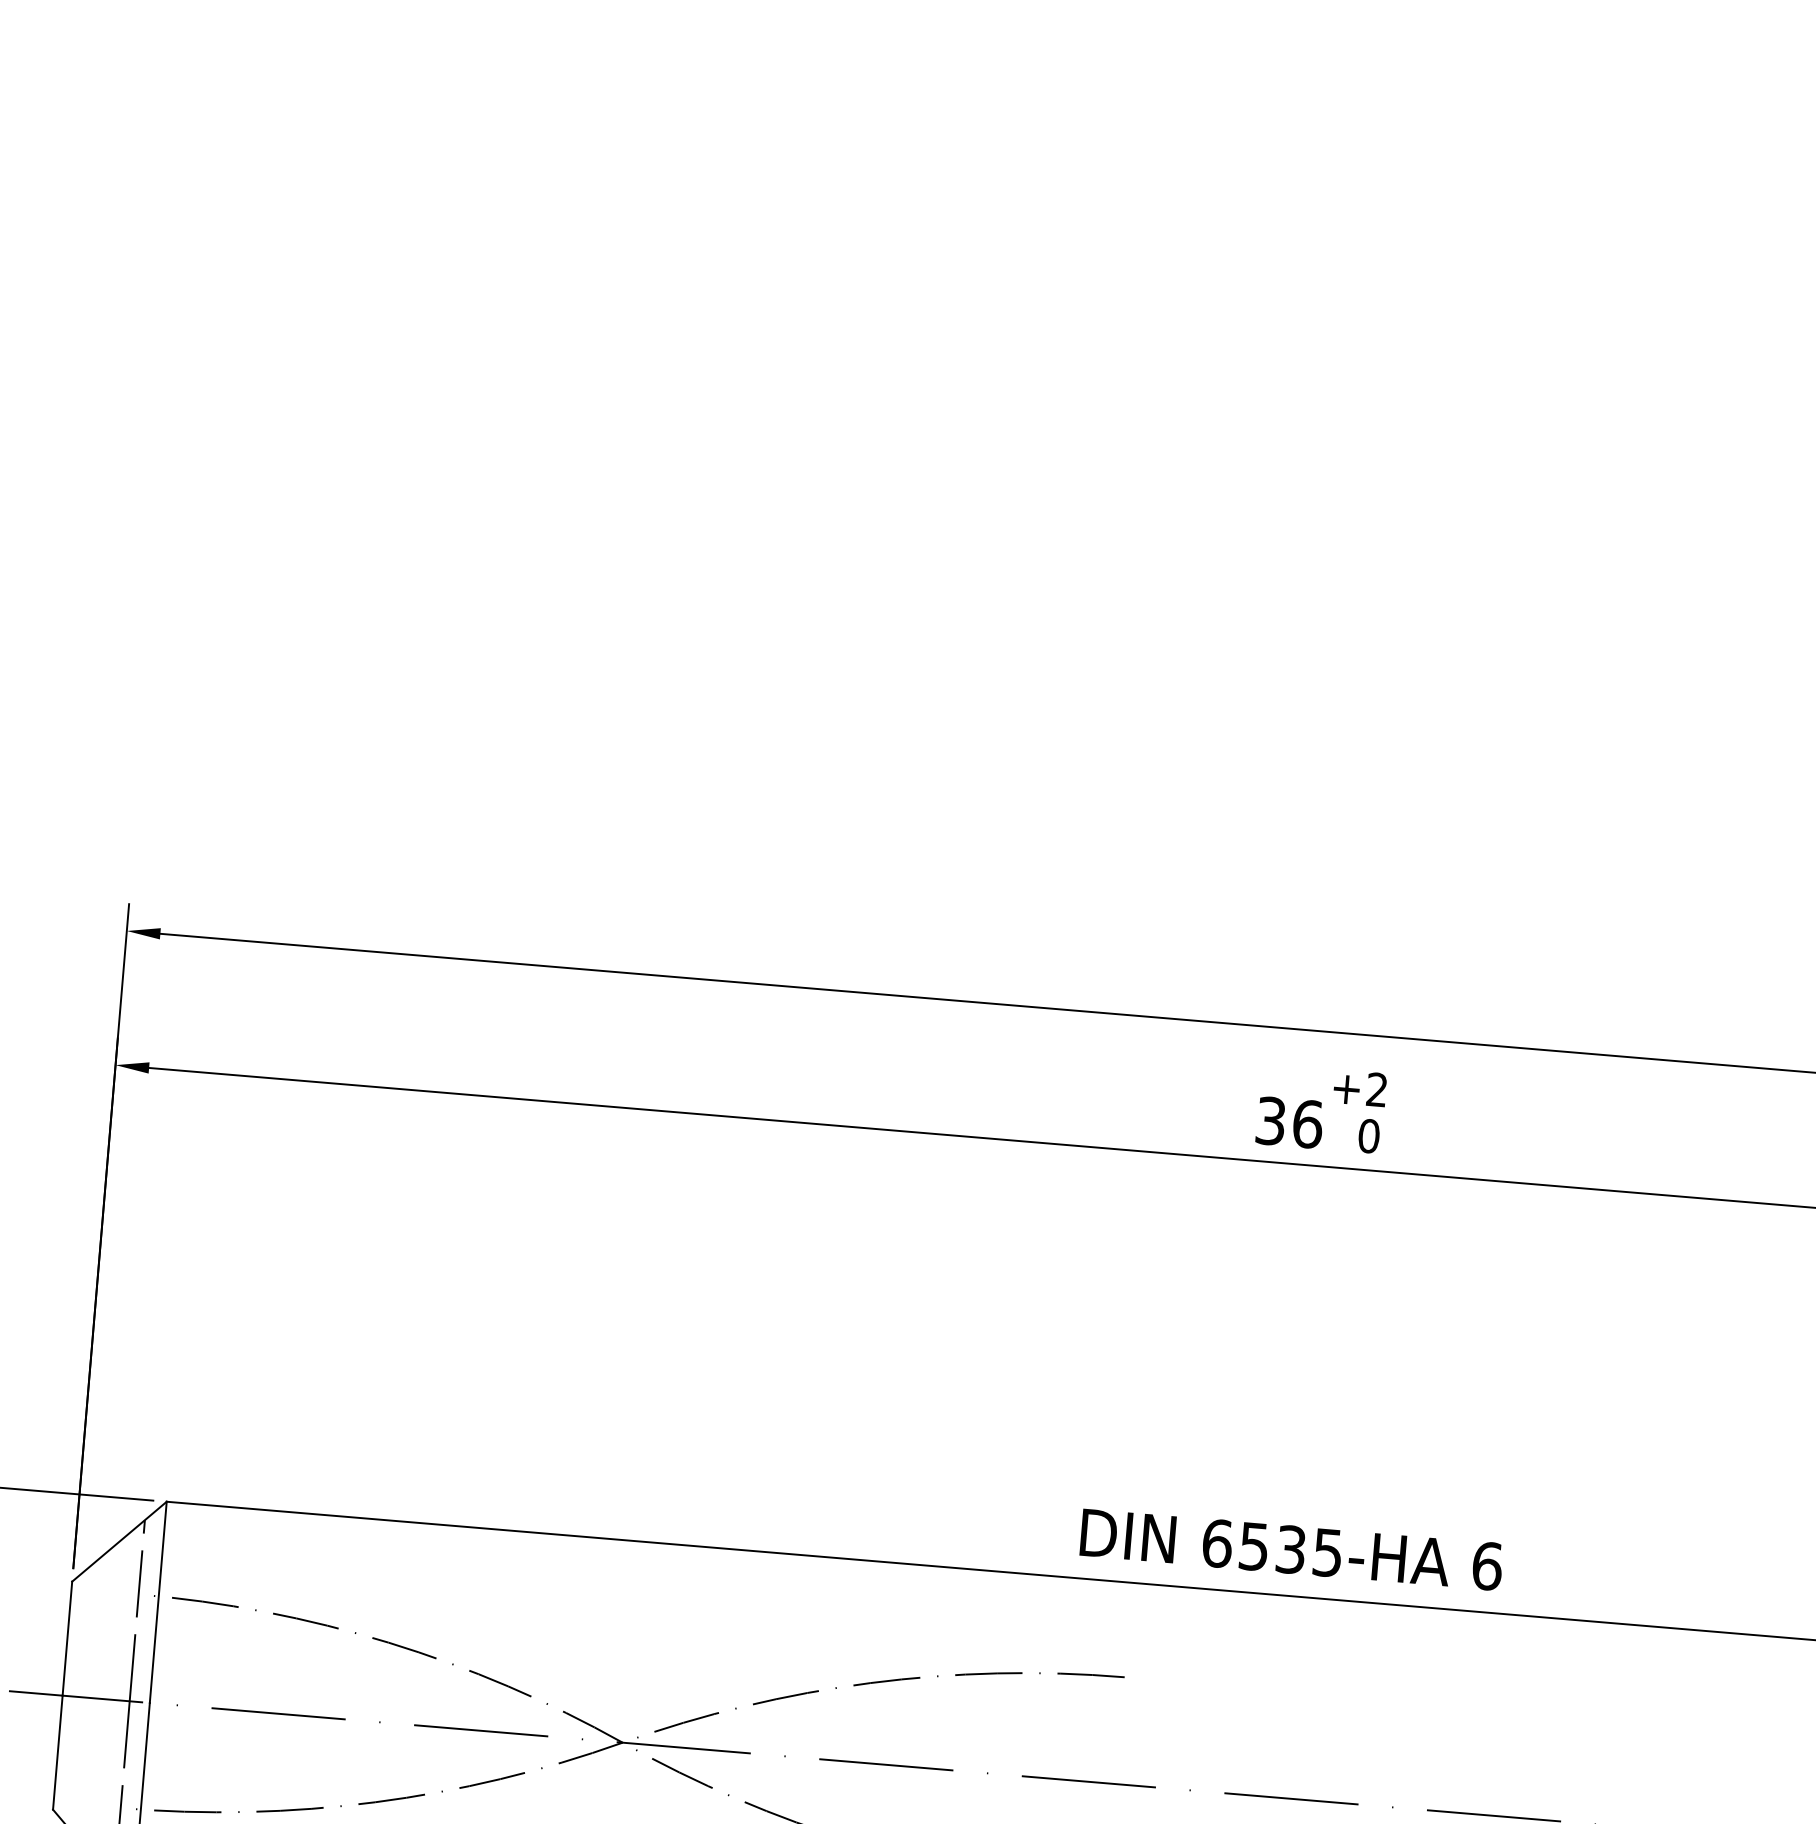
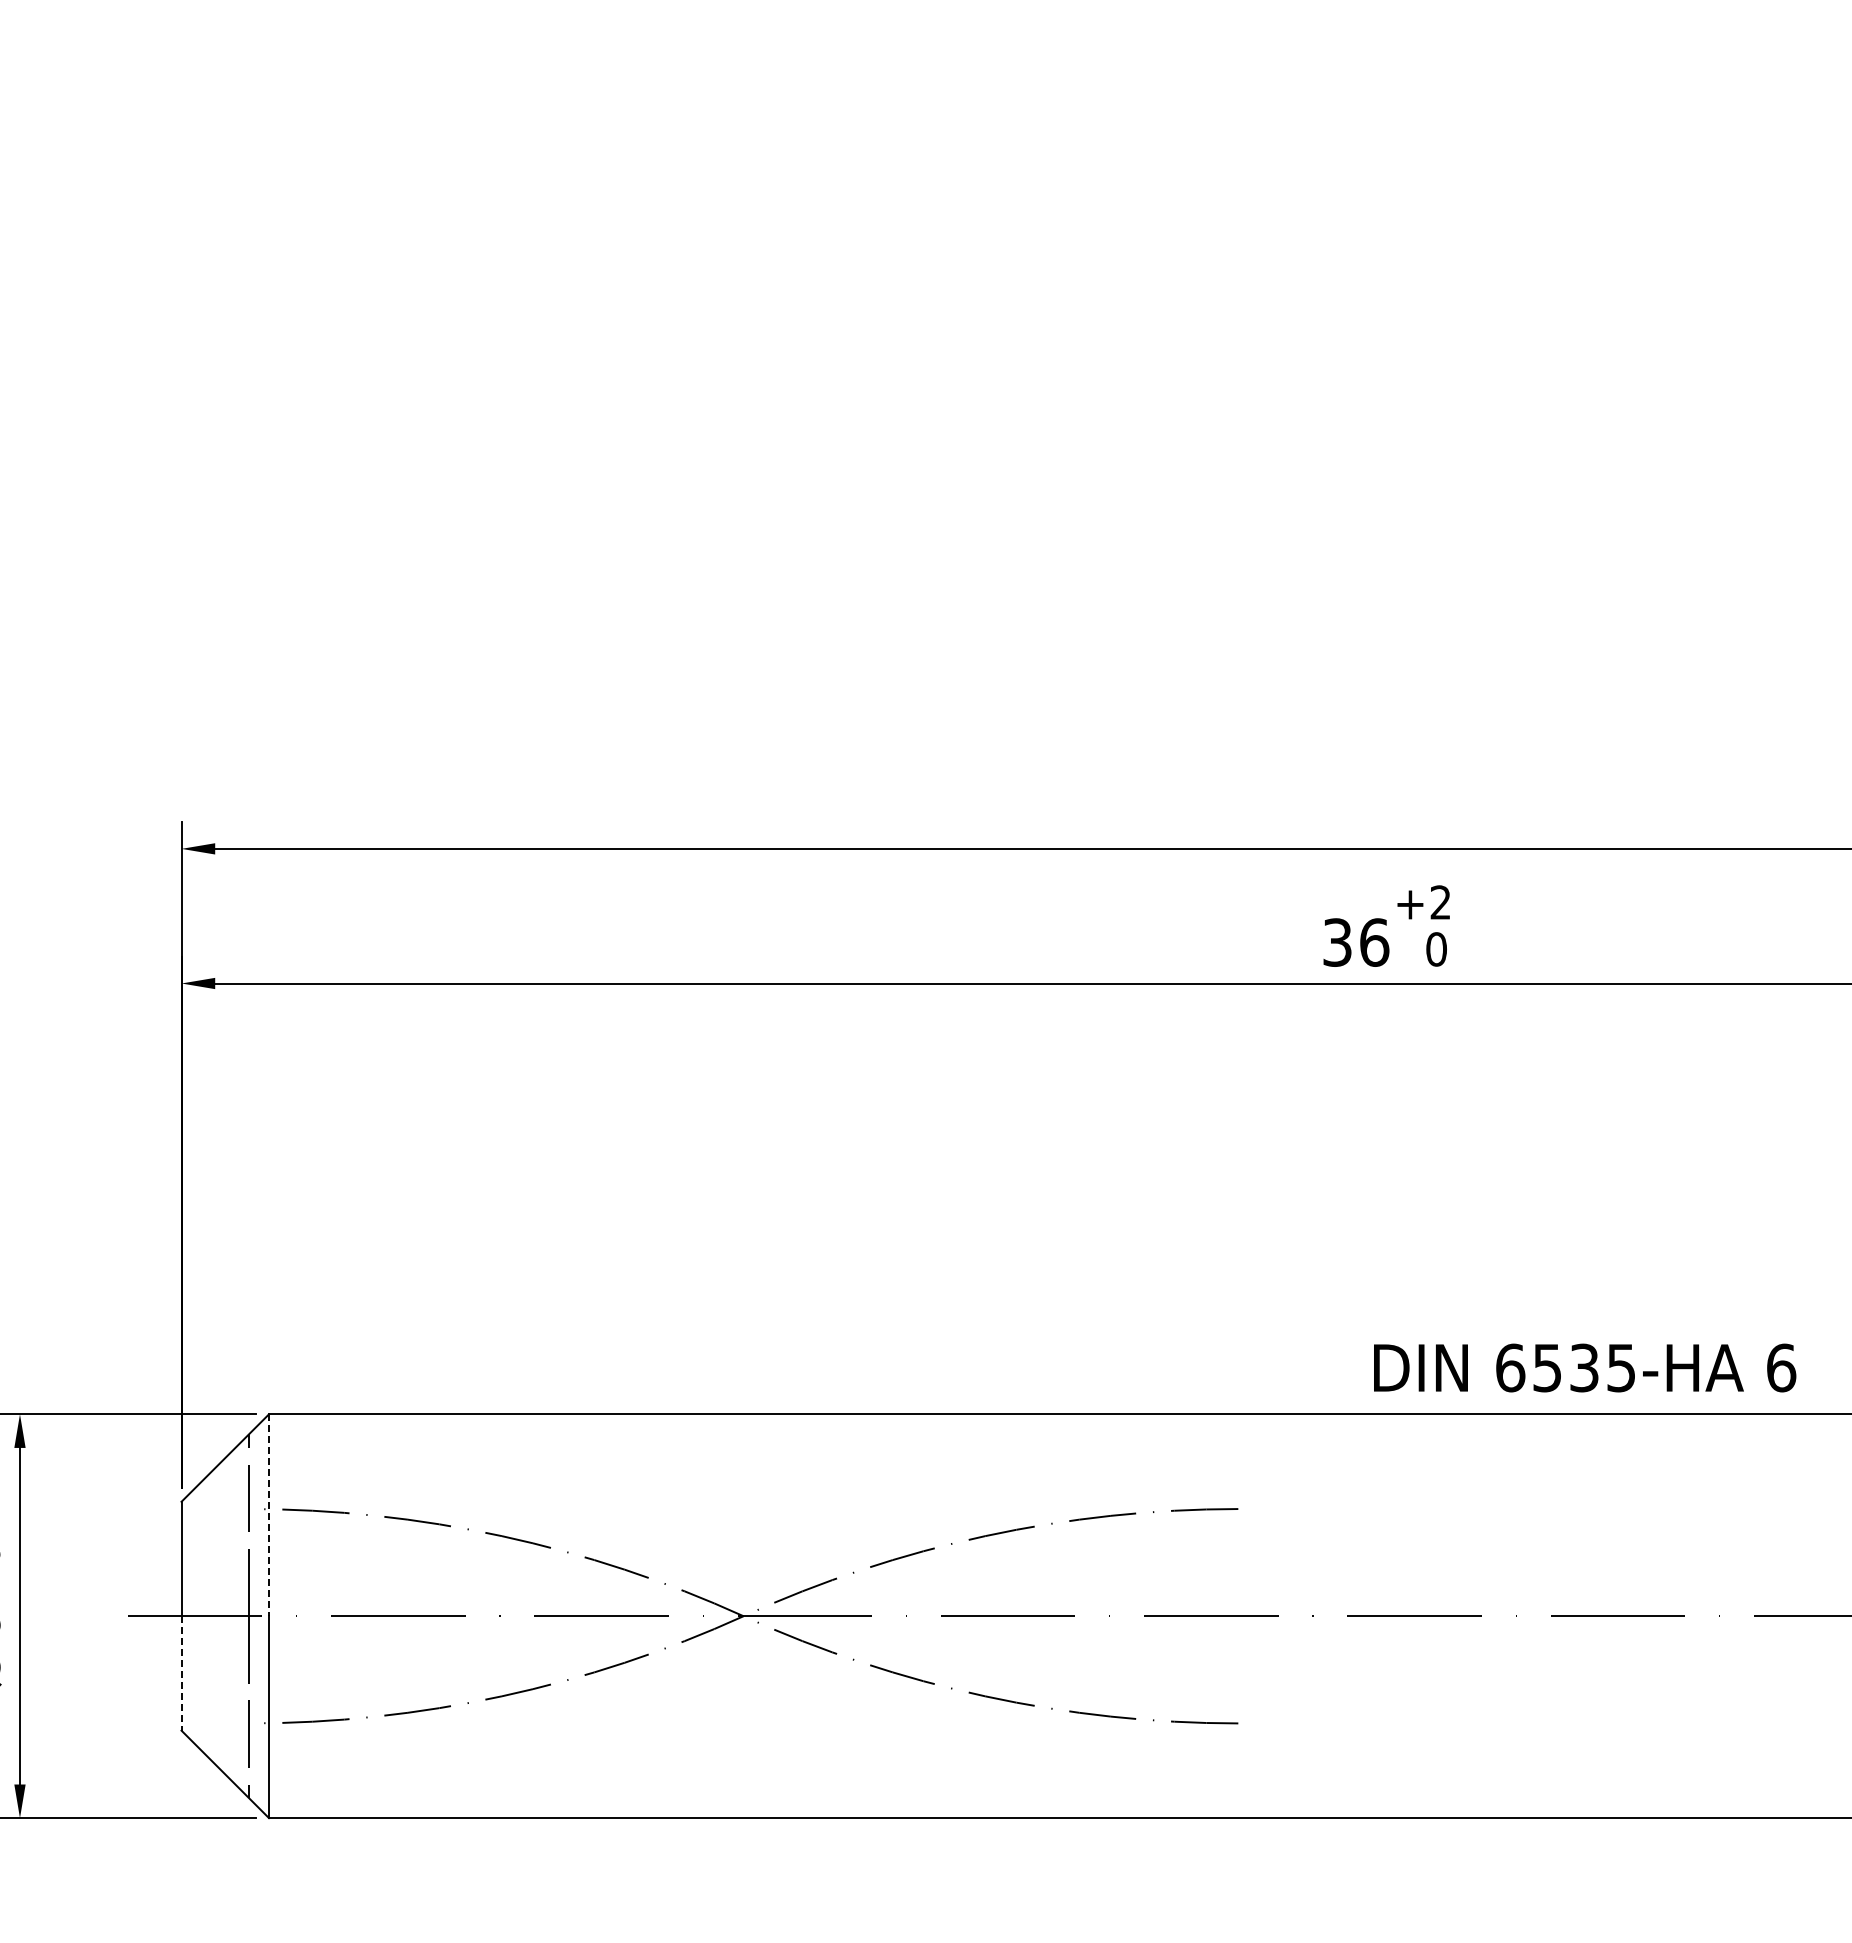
text: (1292, 1549) -> (1585, 1367), moved
line: (158, 1602) -> (269, 1515), solid -> dashed
line: (57, 1752) -> (181, 1673), solid -> dashed

